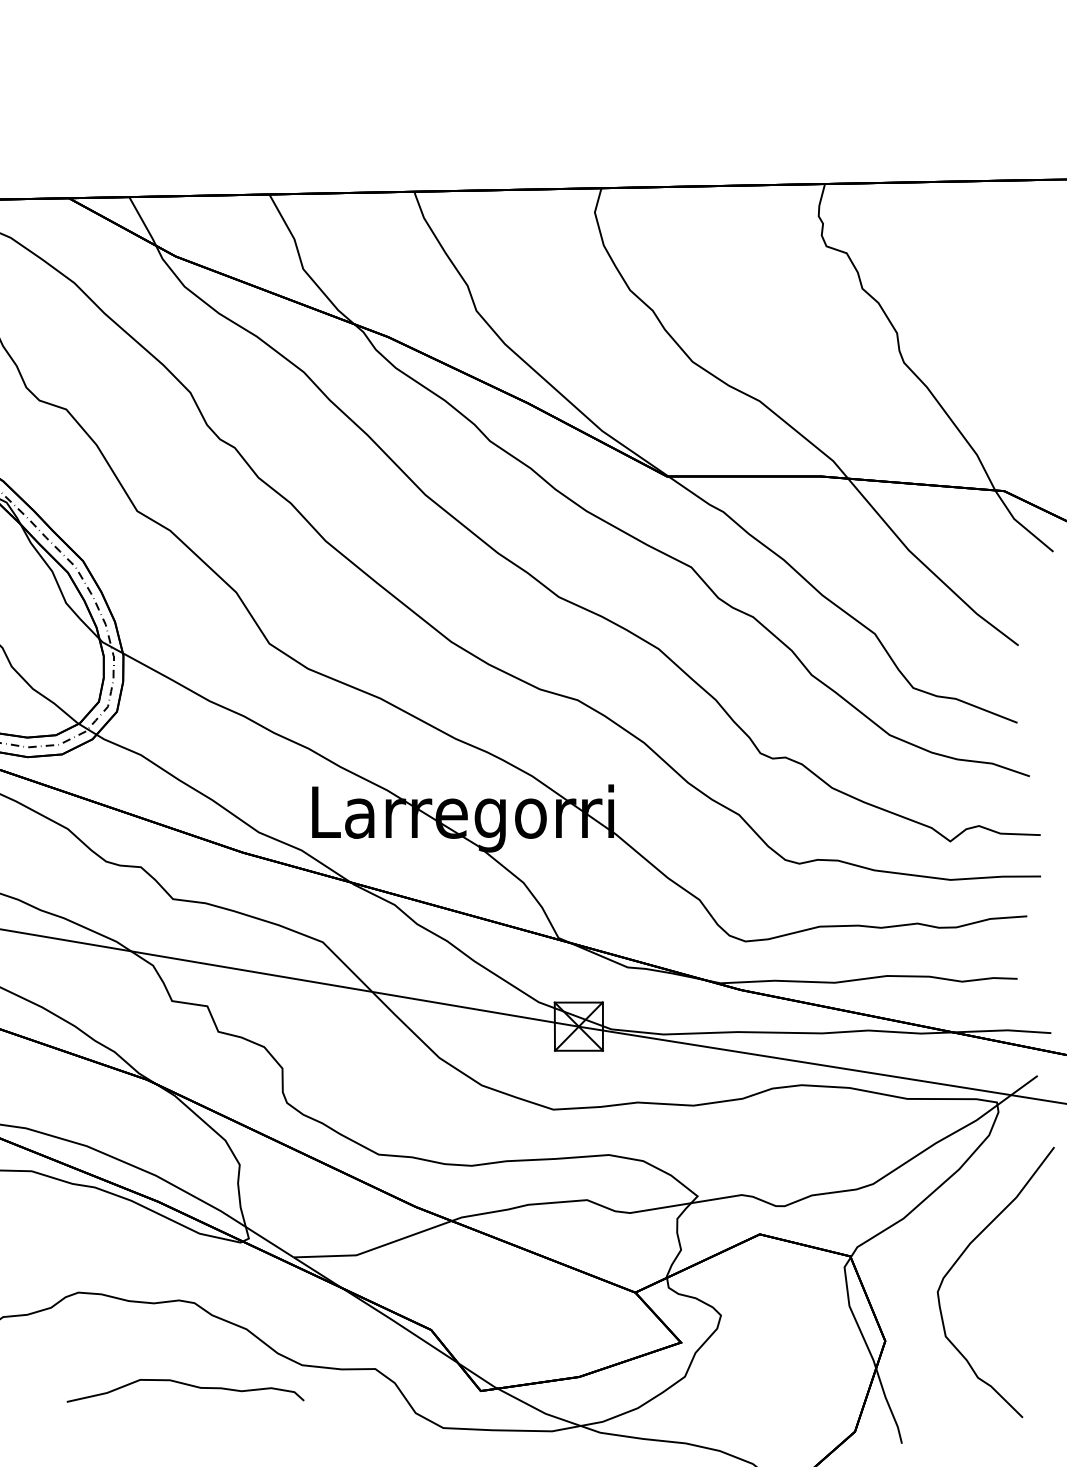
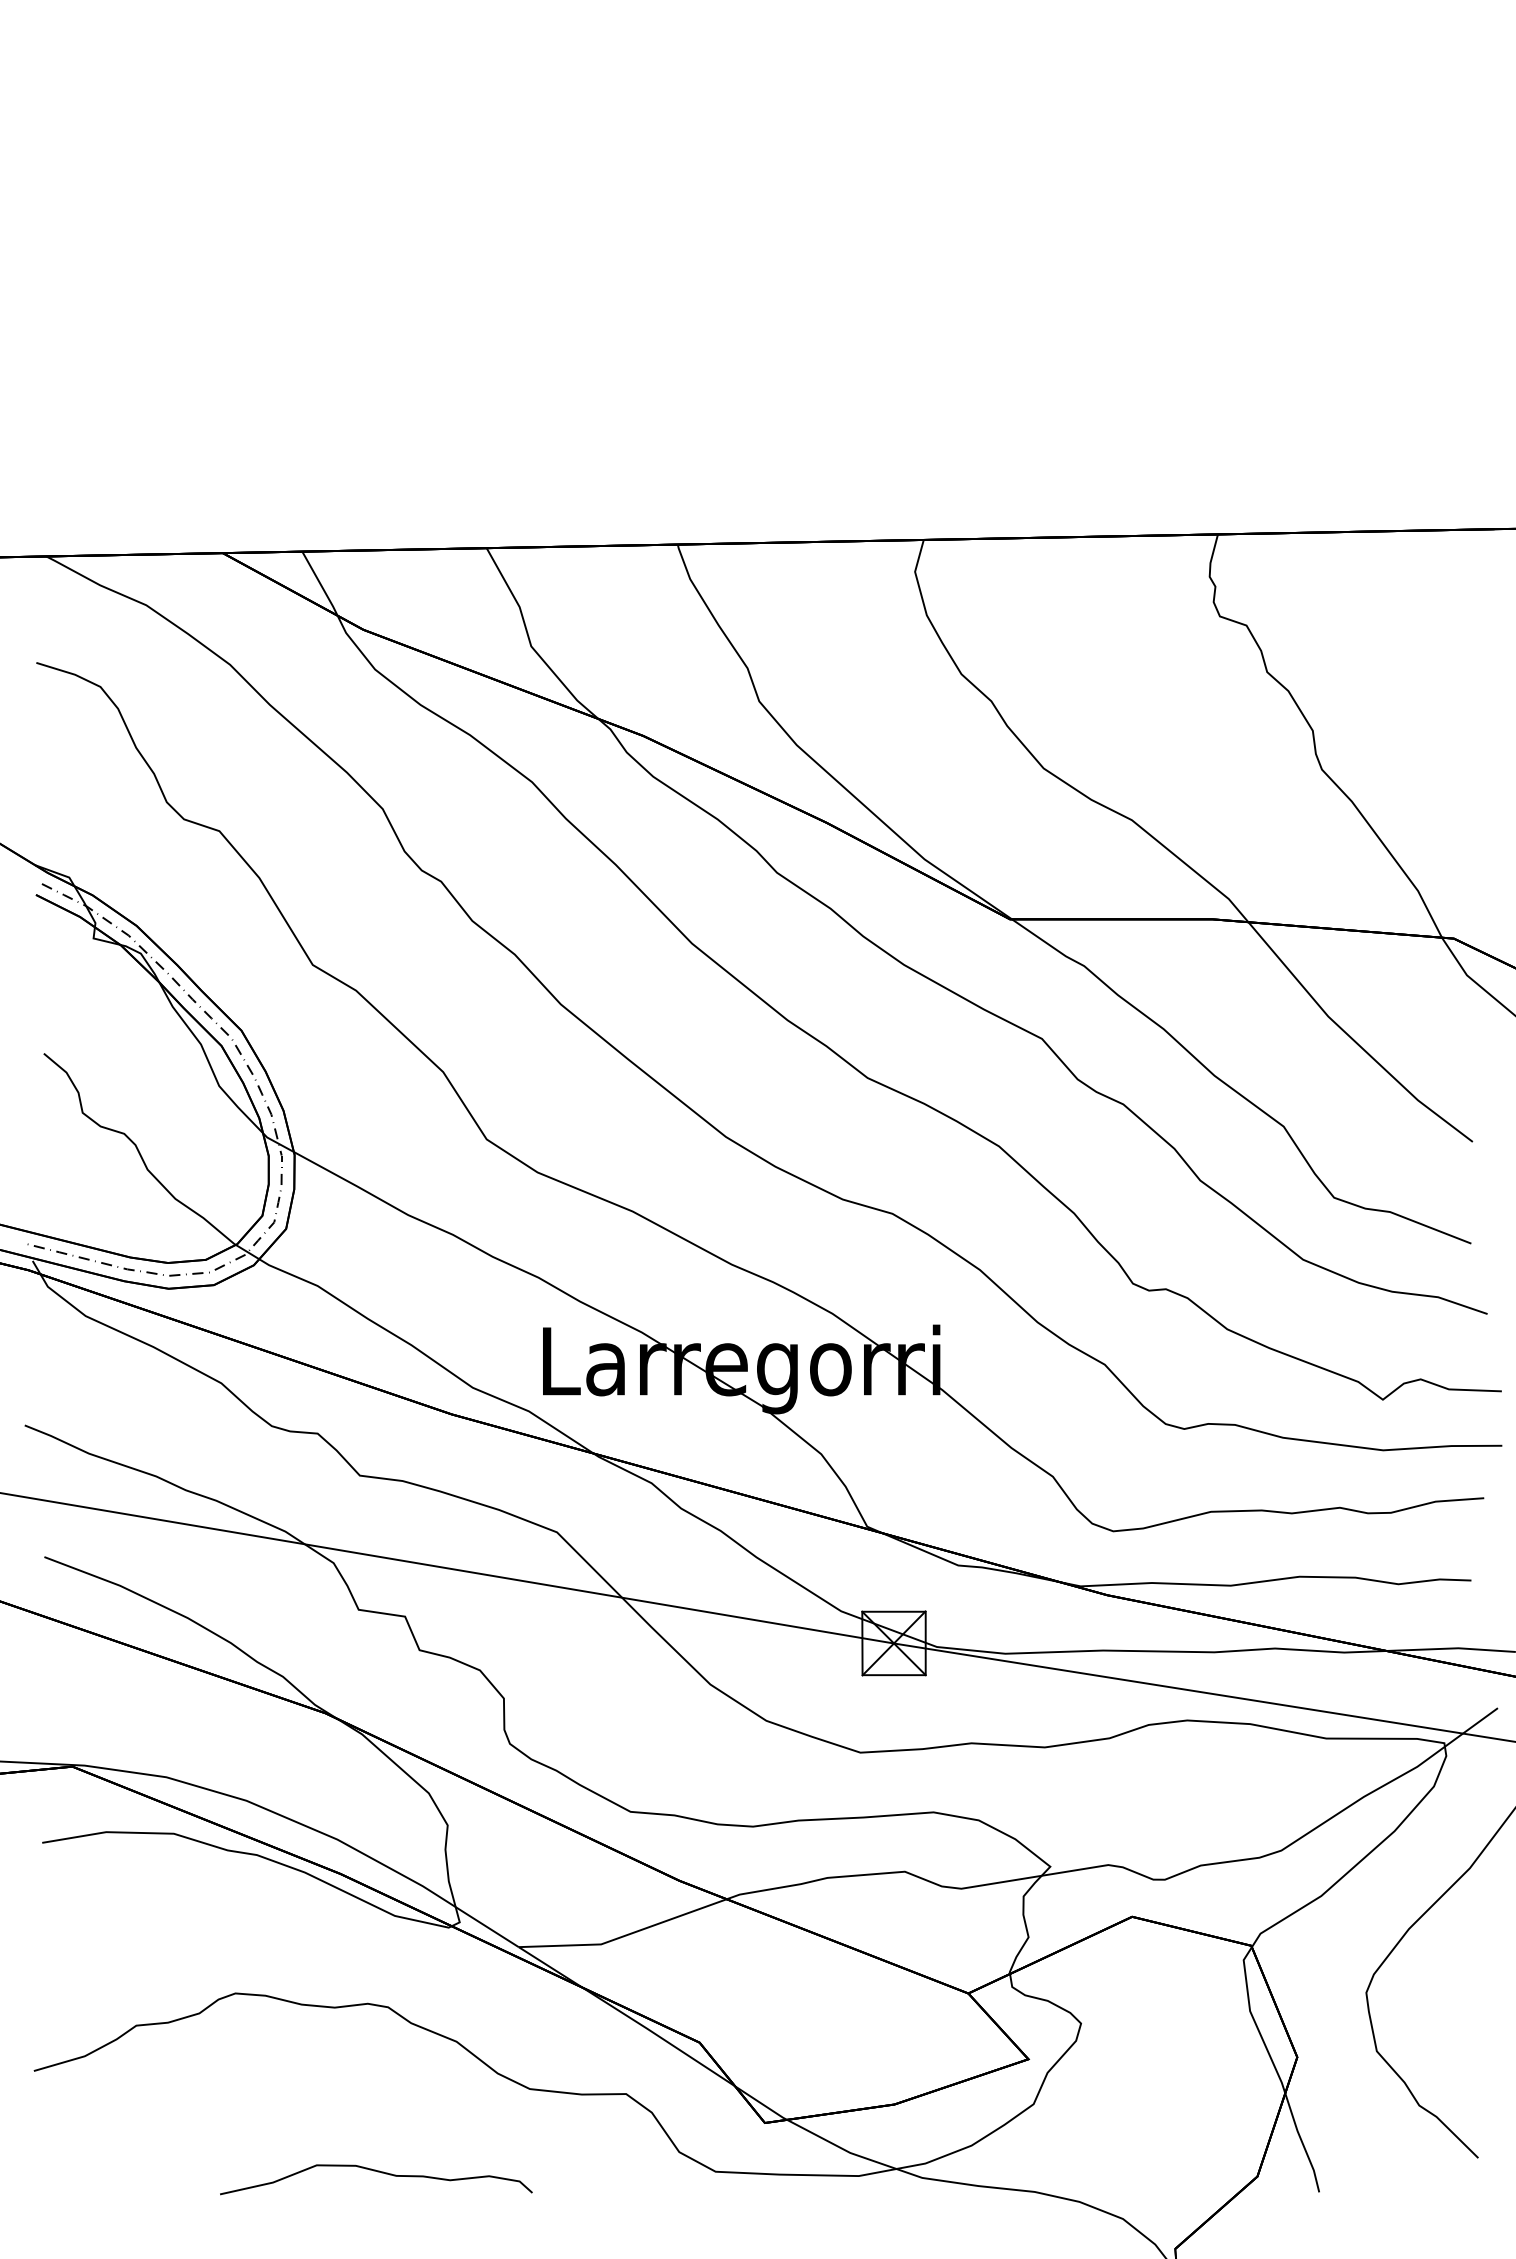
curve: (186, 1385) -> (377, 2172), moved

